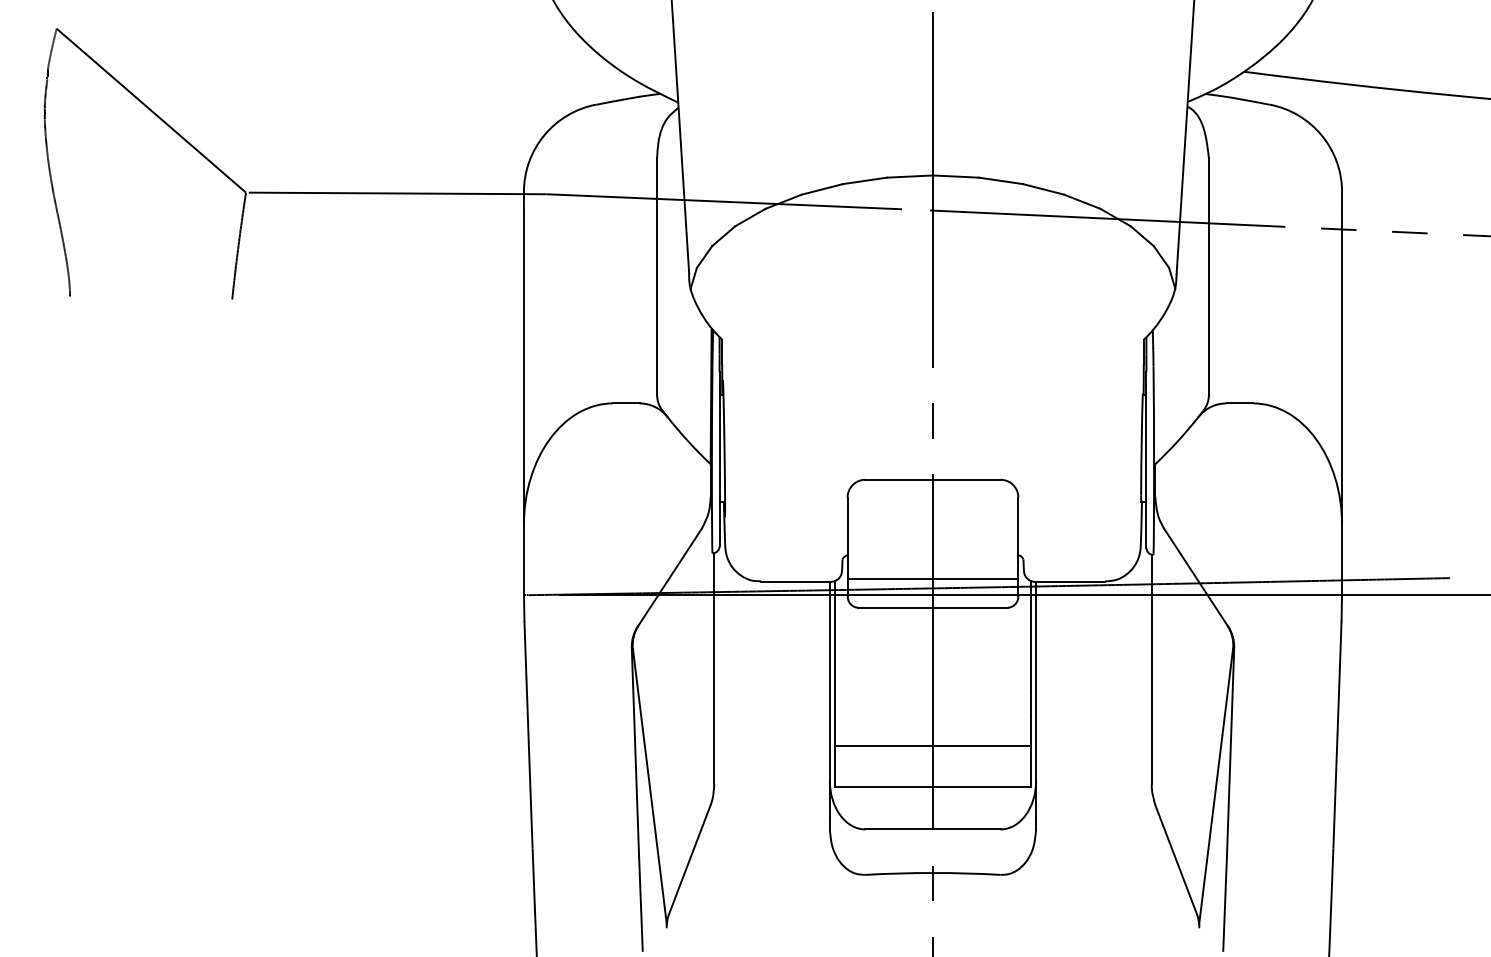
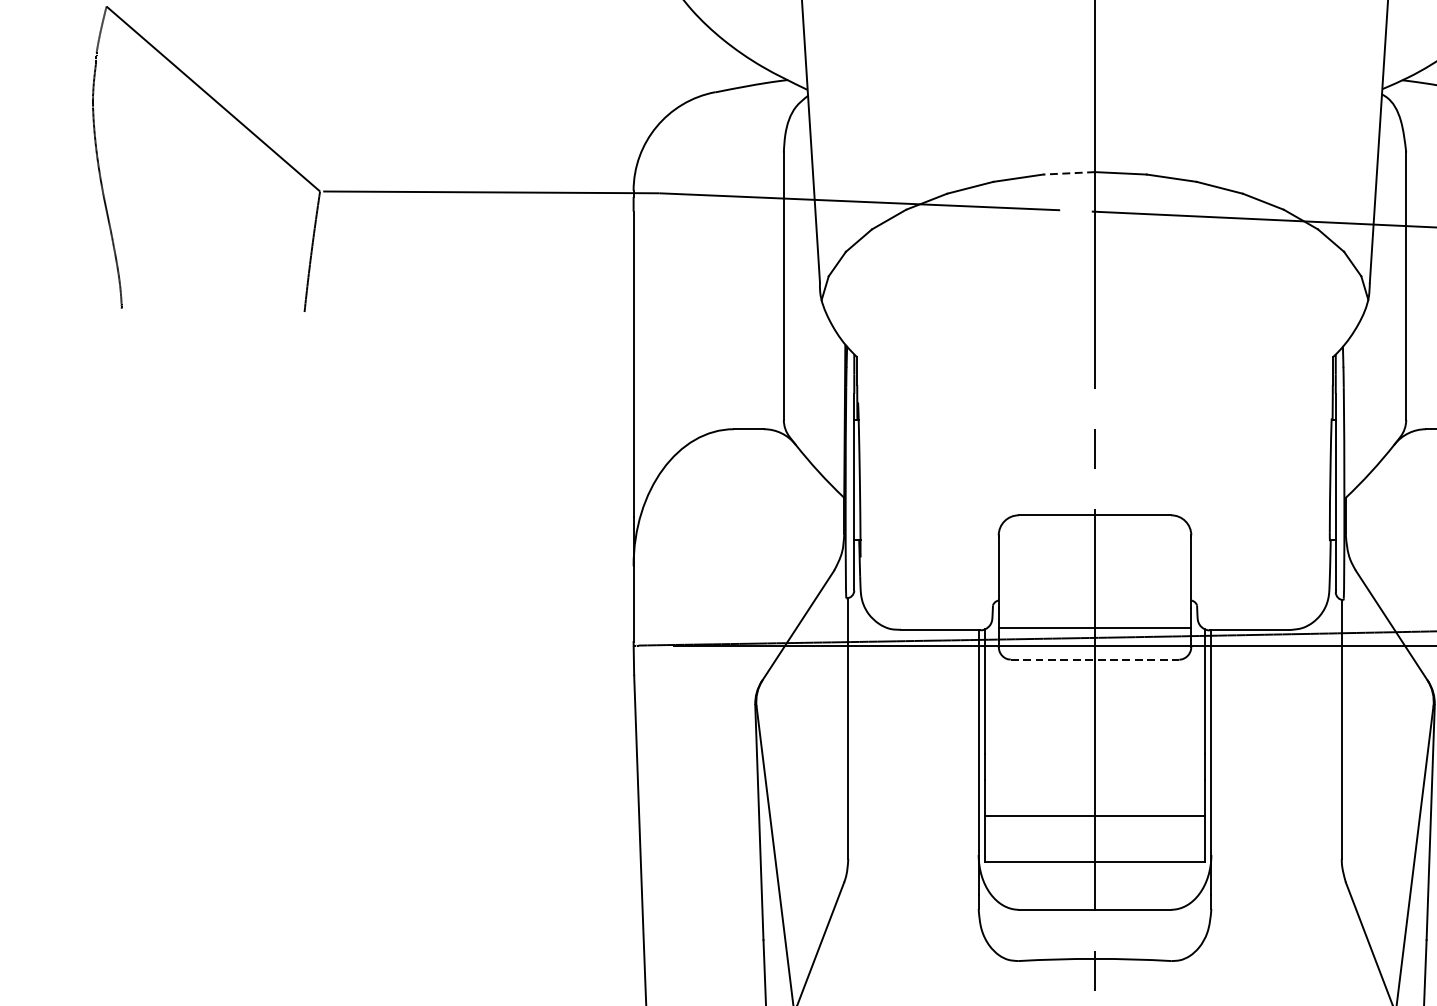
line: (910, 176) -> (1069, 173), solid -> dashed
line: (933, 607) -> (1095, 659), solid -> dashed

